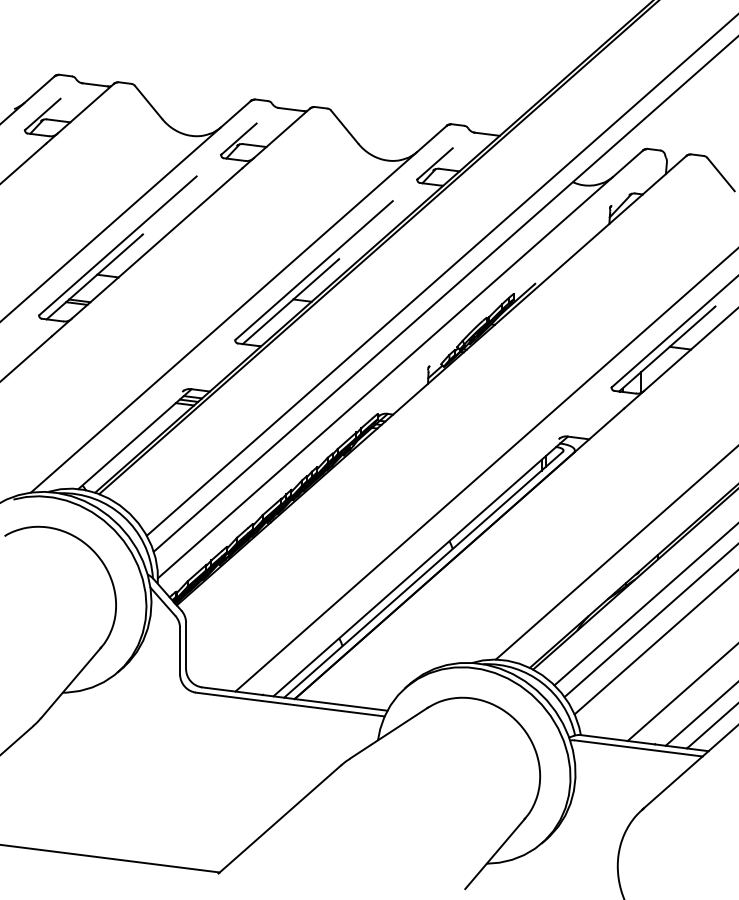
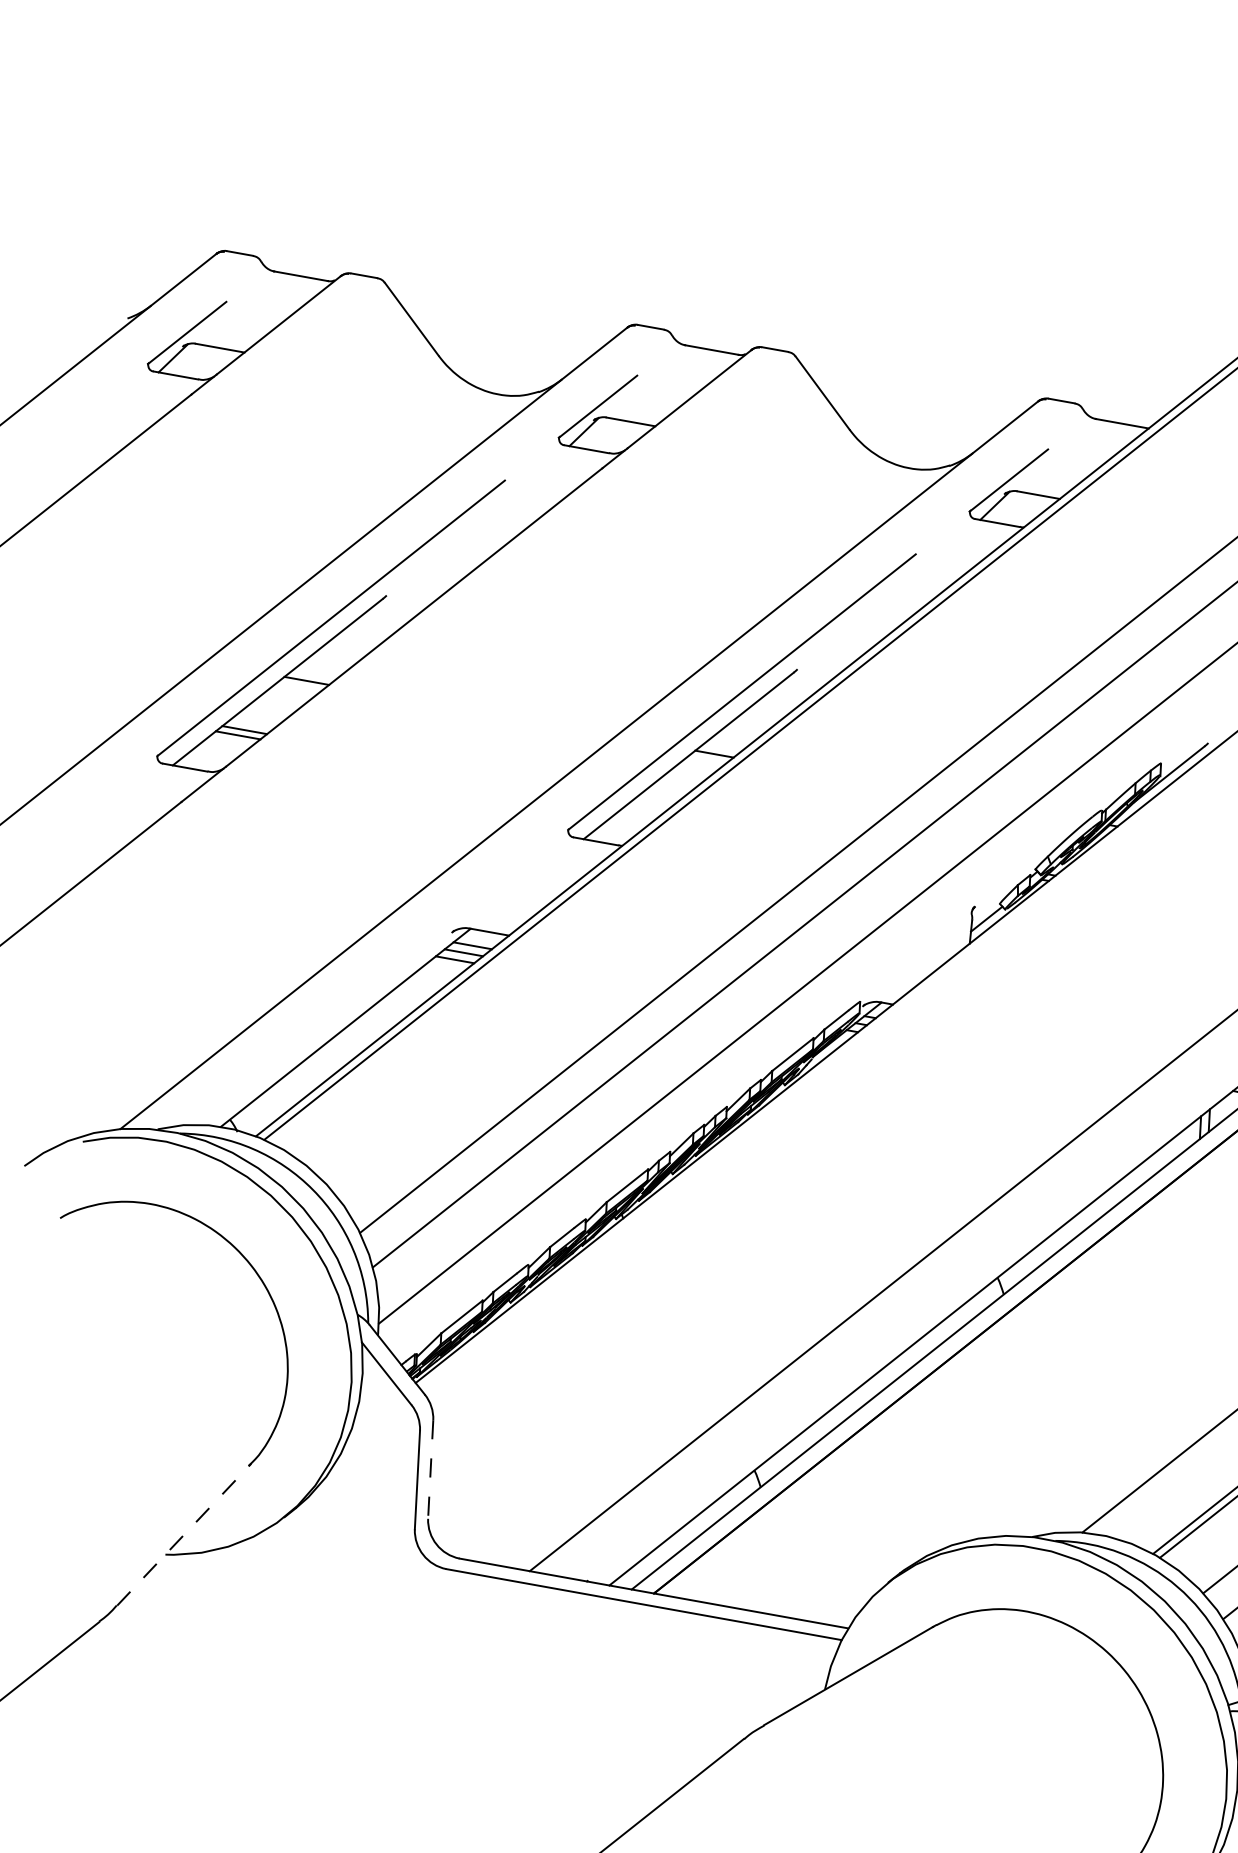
line: (186, 646) -> (431, 1470), solid -> dashed
line: (71, 682) -> (185, 1533), solid -> dashed

